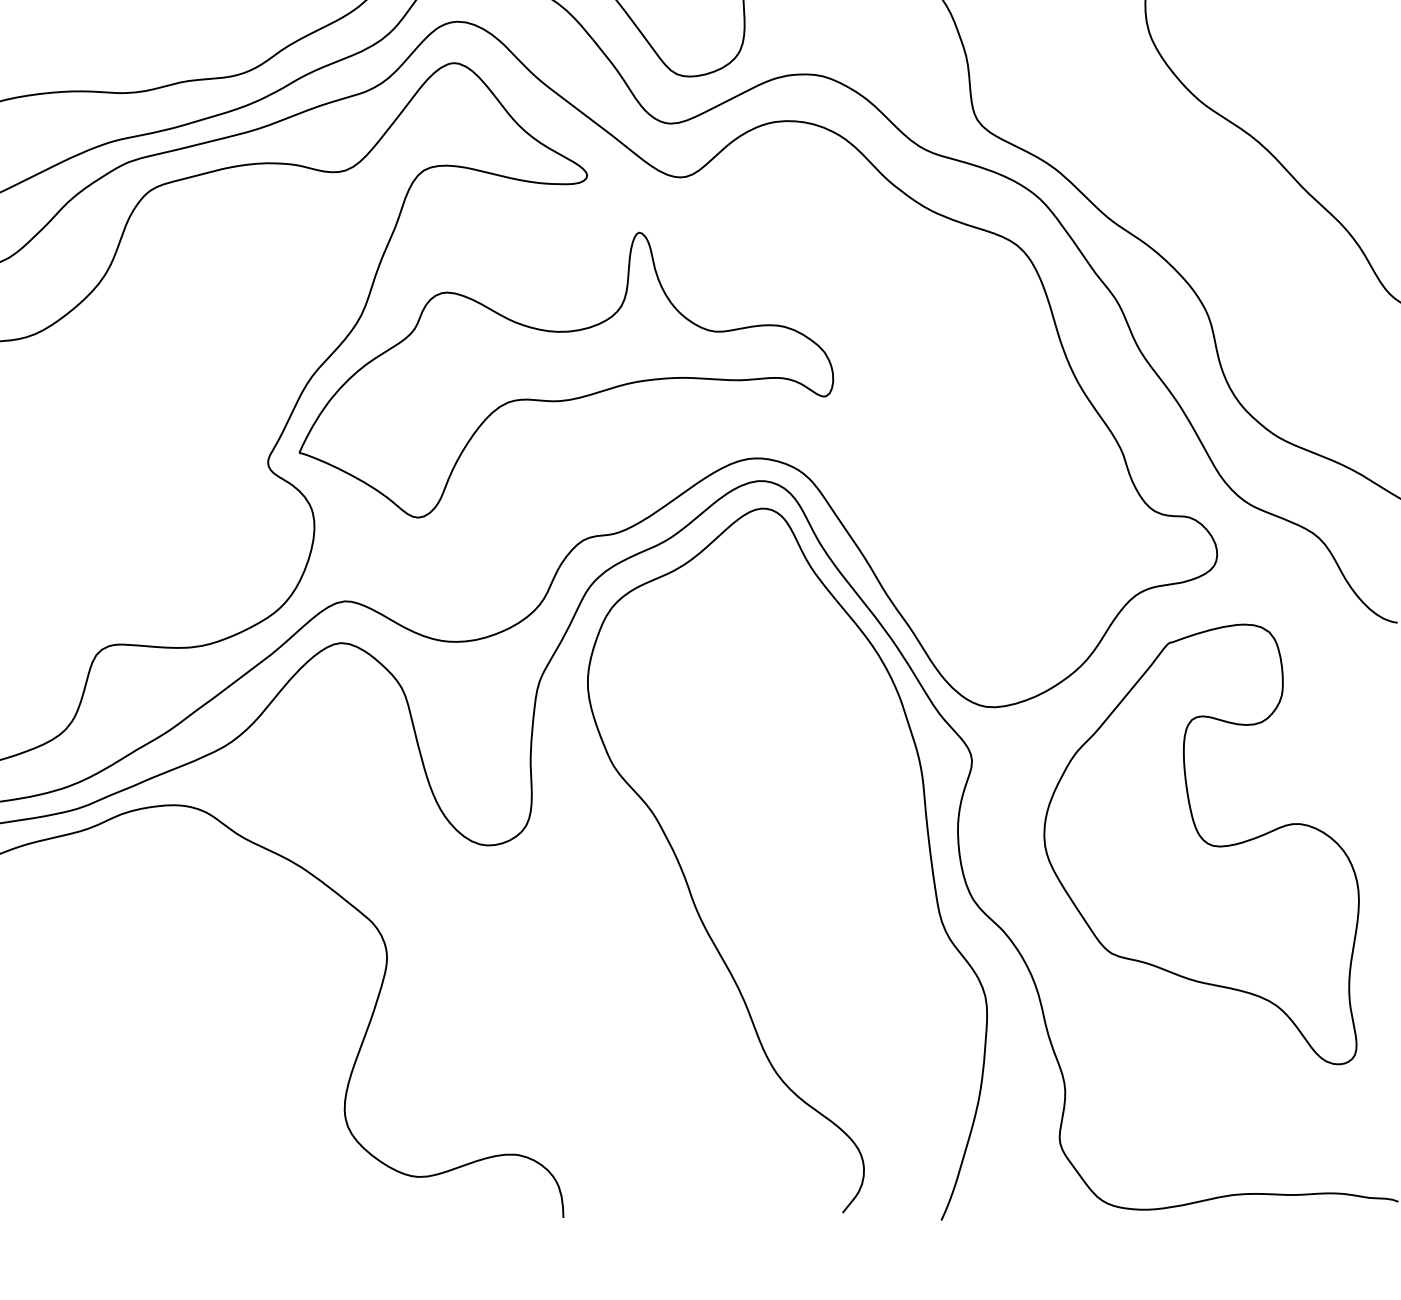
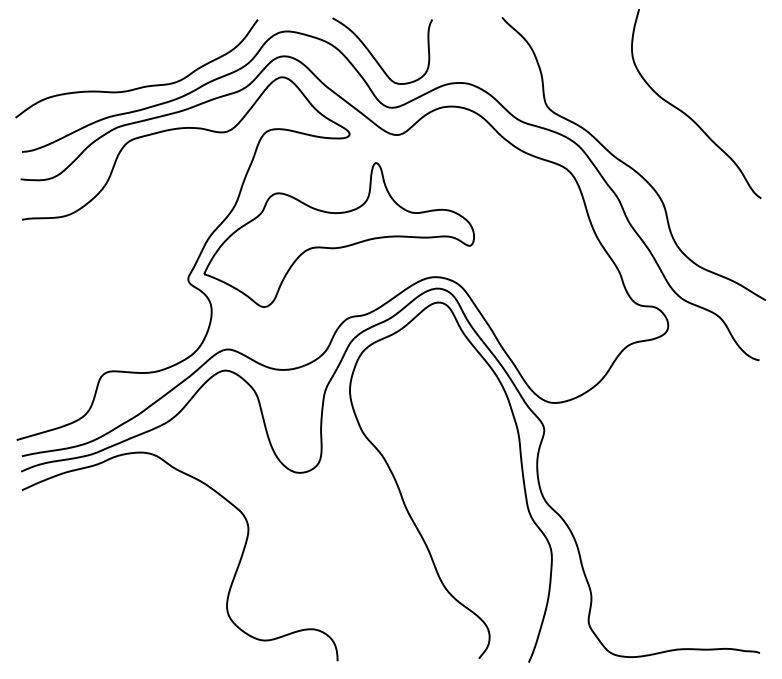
part: (1201, 844) -> (660, 472), removed

